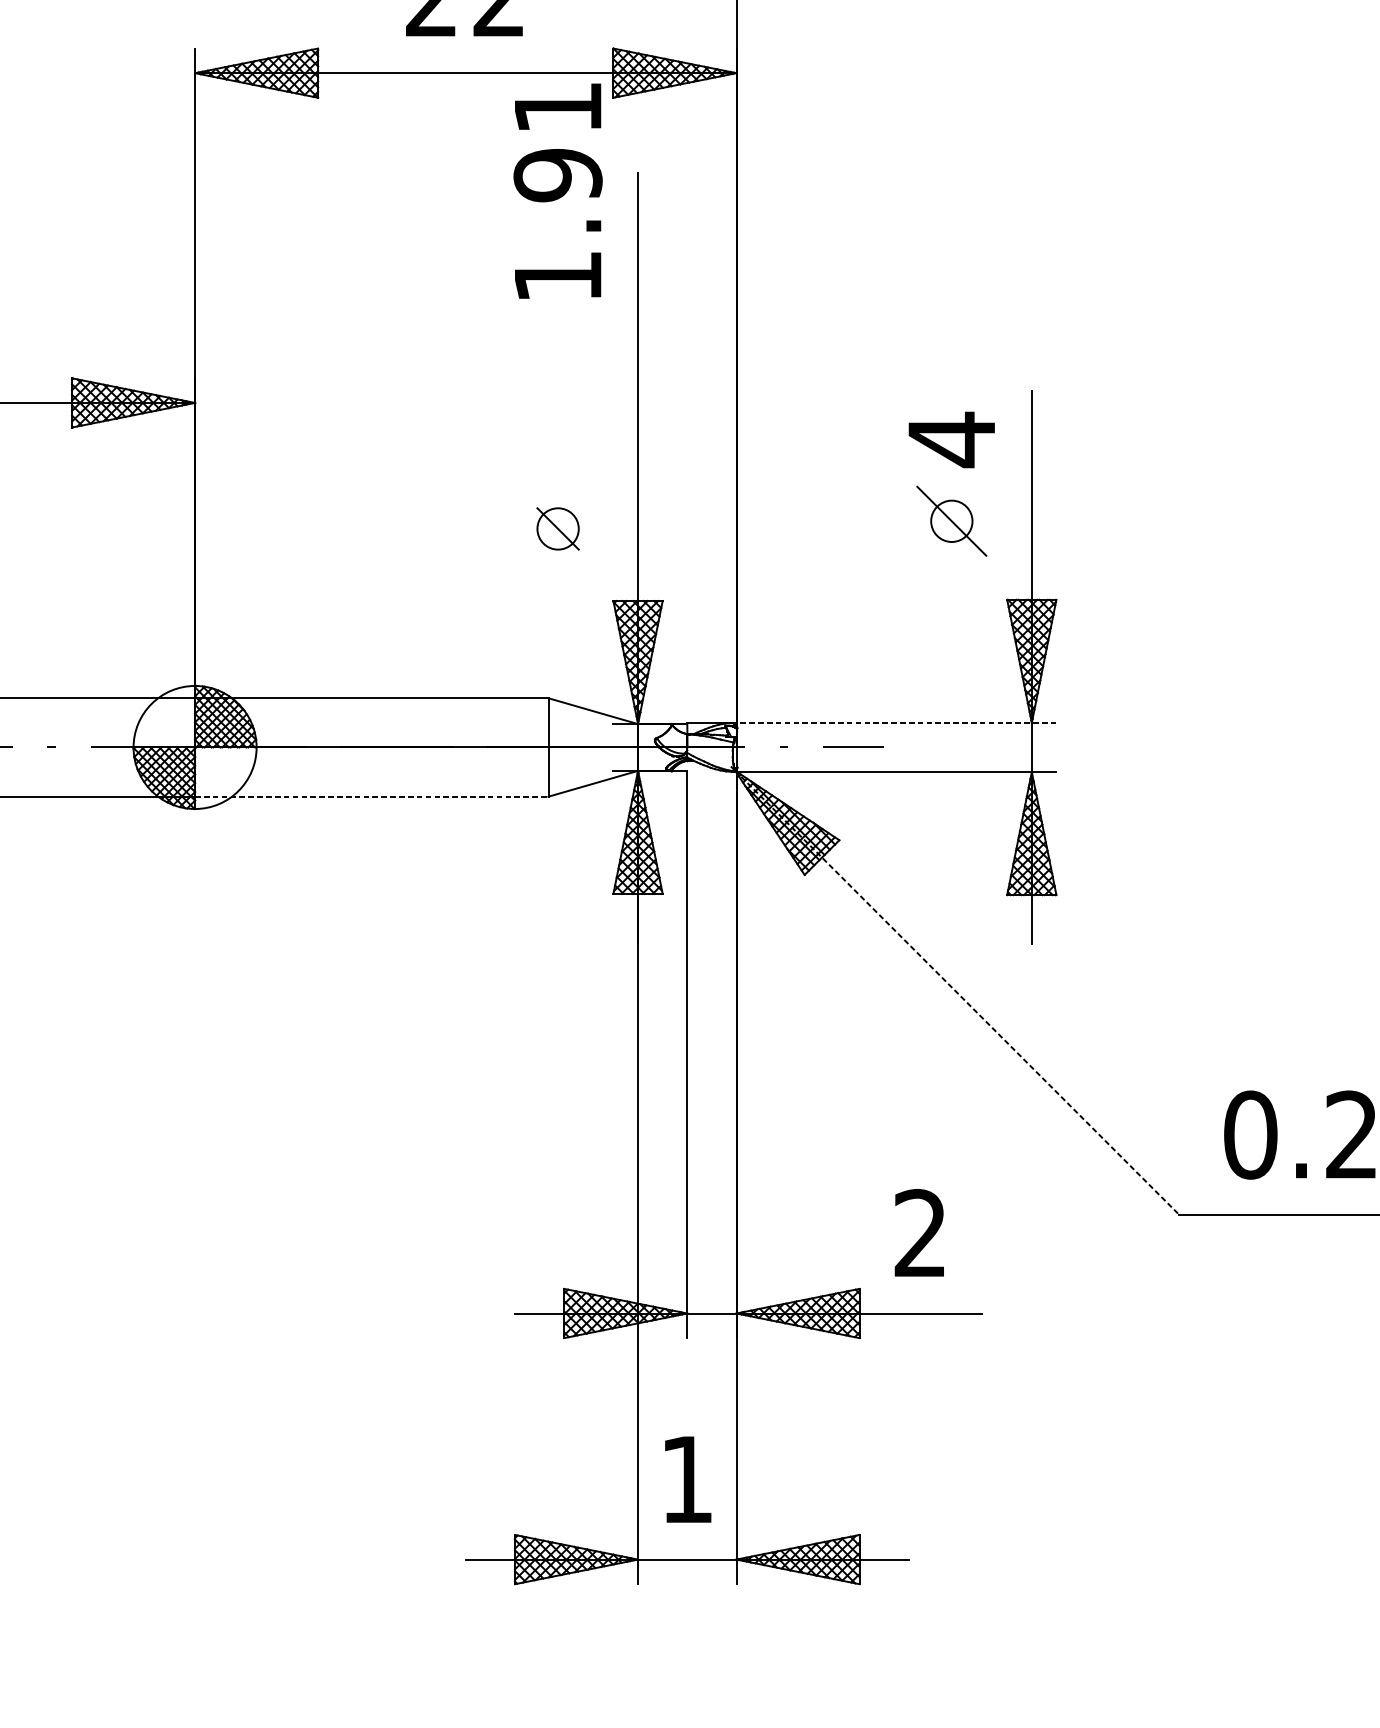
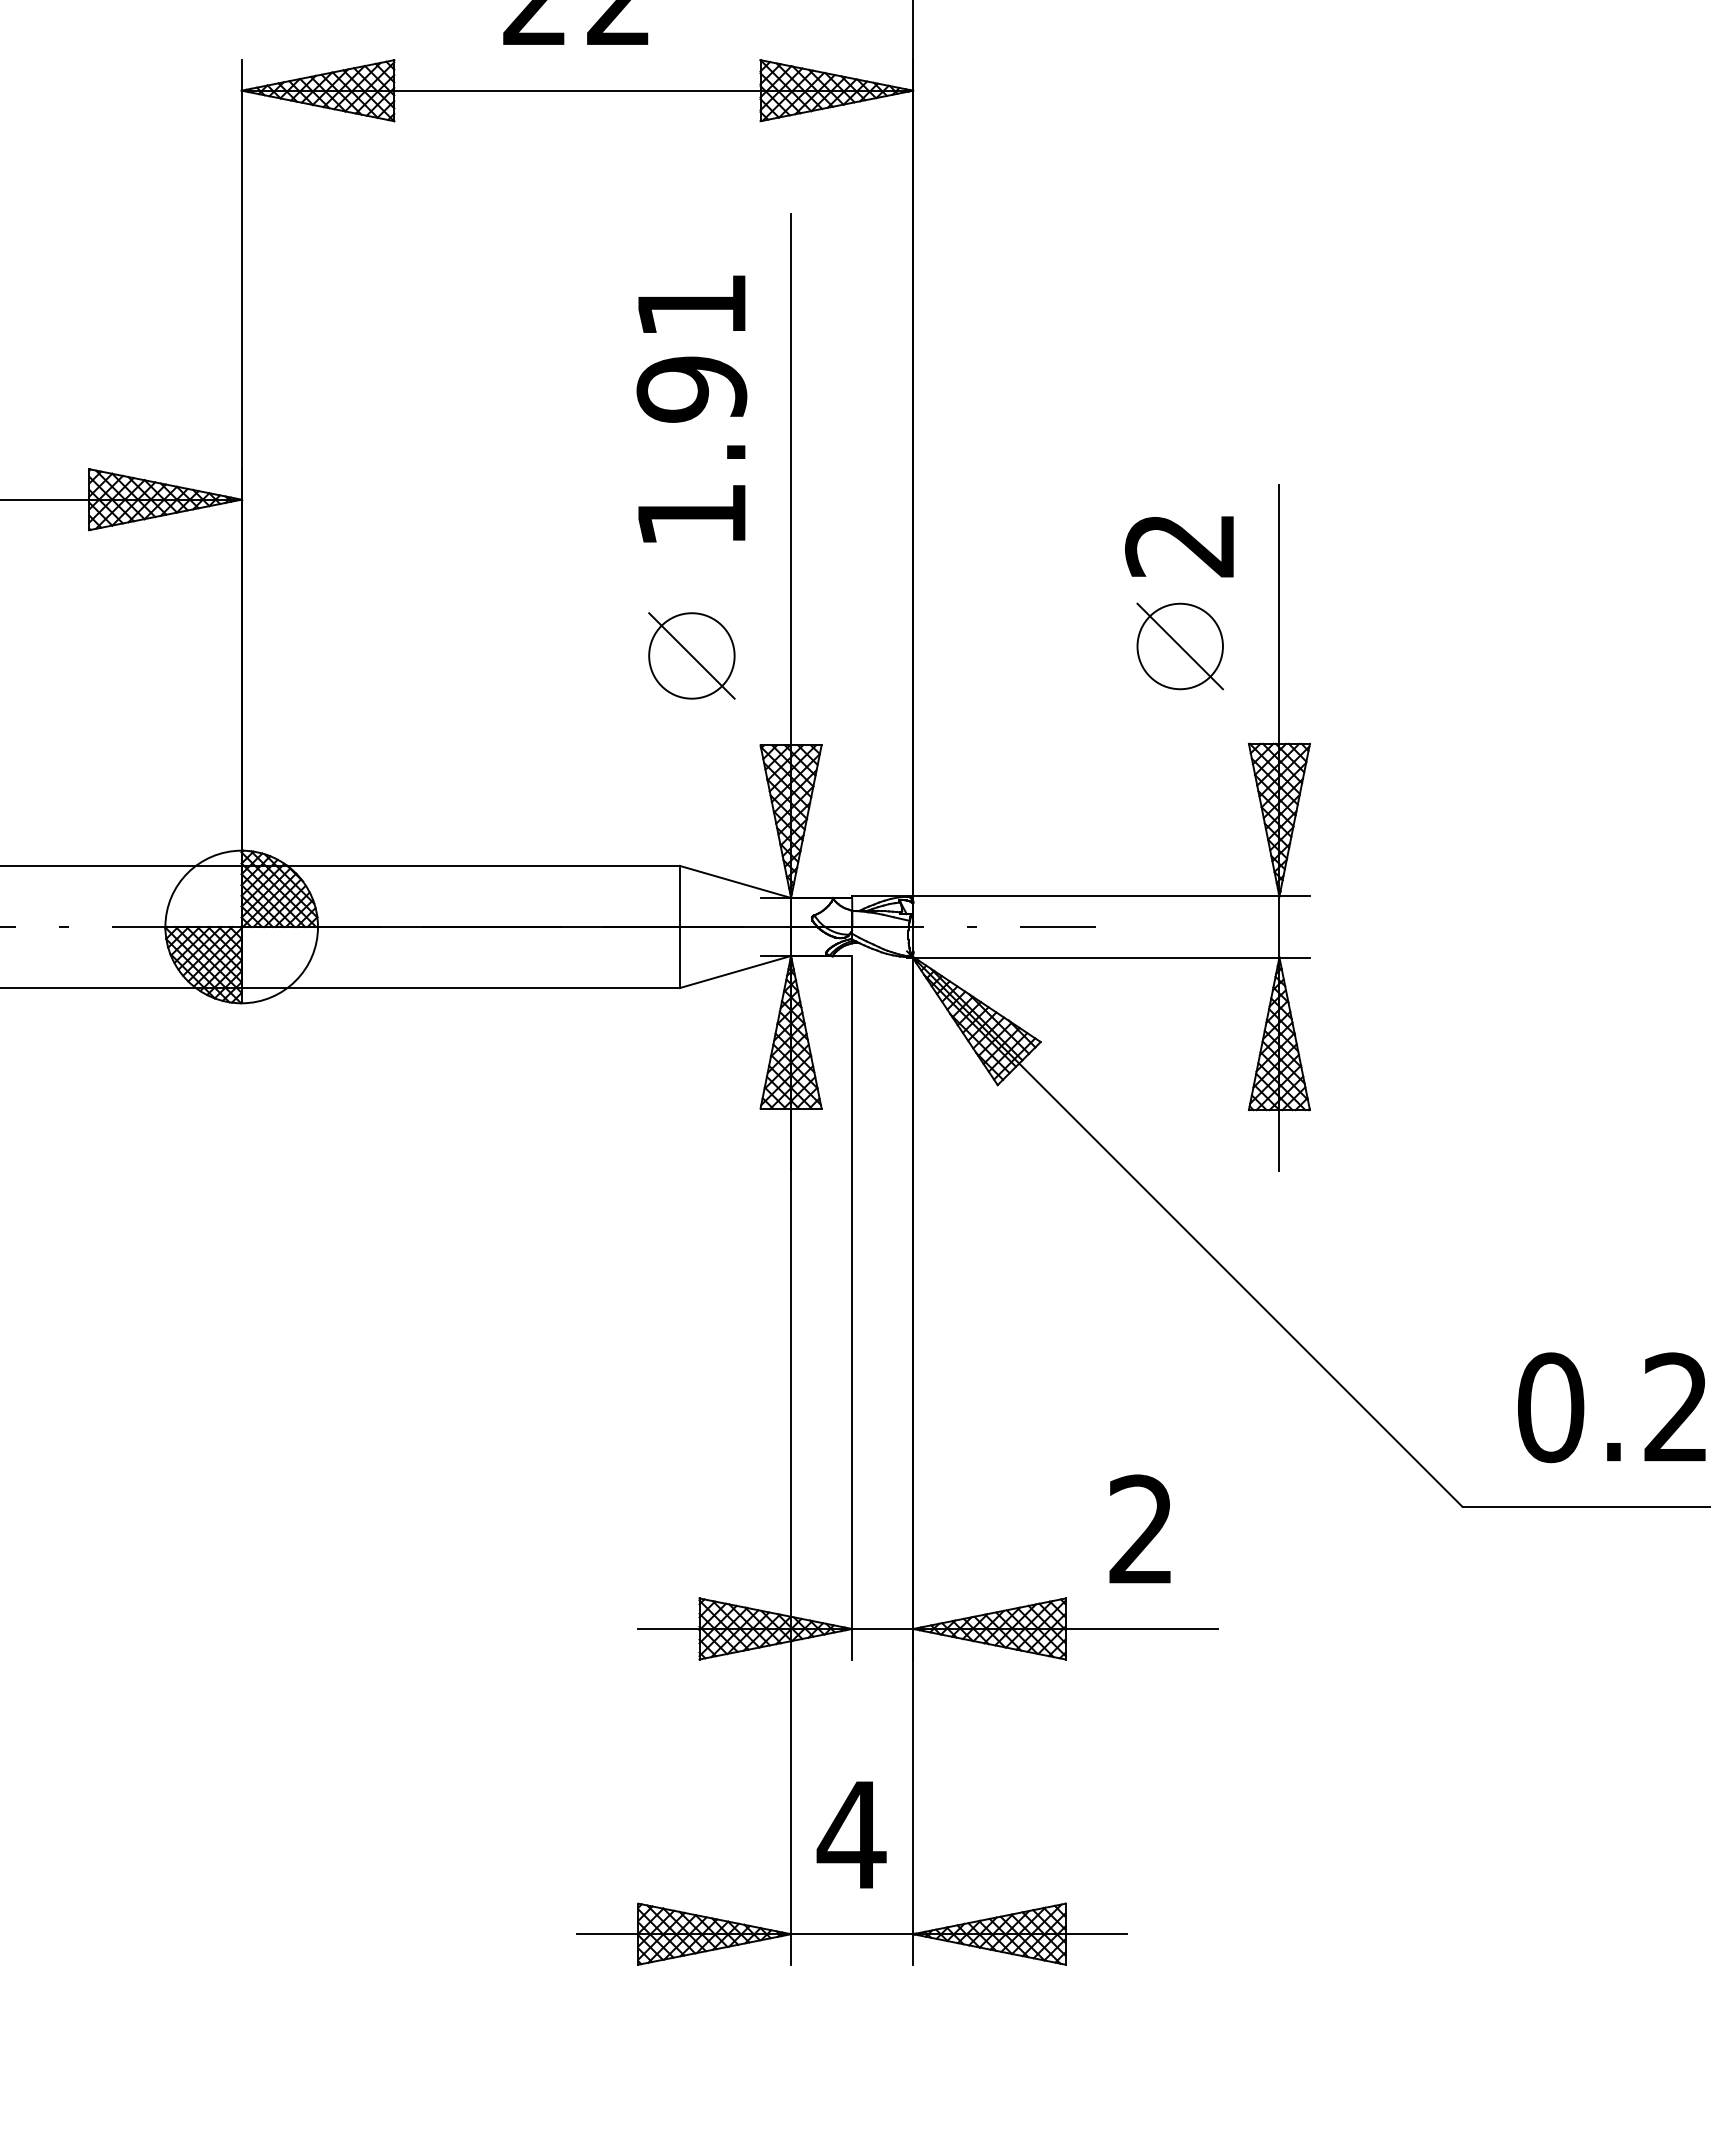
text: (557, 190) -> (691, 408), moved
text: (951, 439) -> (1179, 545), 4 -> 2
circle: (951, 521) -> (1179, 646), size x1.67
part: (557, 528) -> (691, 655), size x1.67
line: (893, 722) -> (1108, 896), dashed -> solid
line: (372, 797) -> (461, 988), dashed -> solid
line: (956, 993) -> (1186, 1231), dashed -> solid
text: (686, 1479) -> (851, 1834), 1 -> 4

